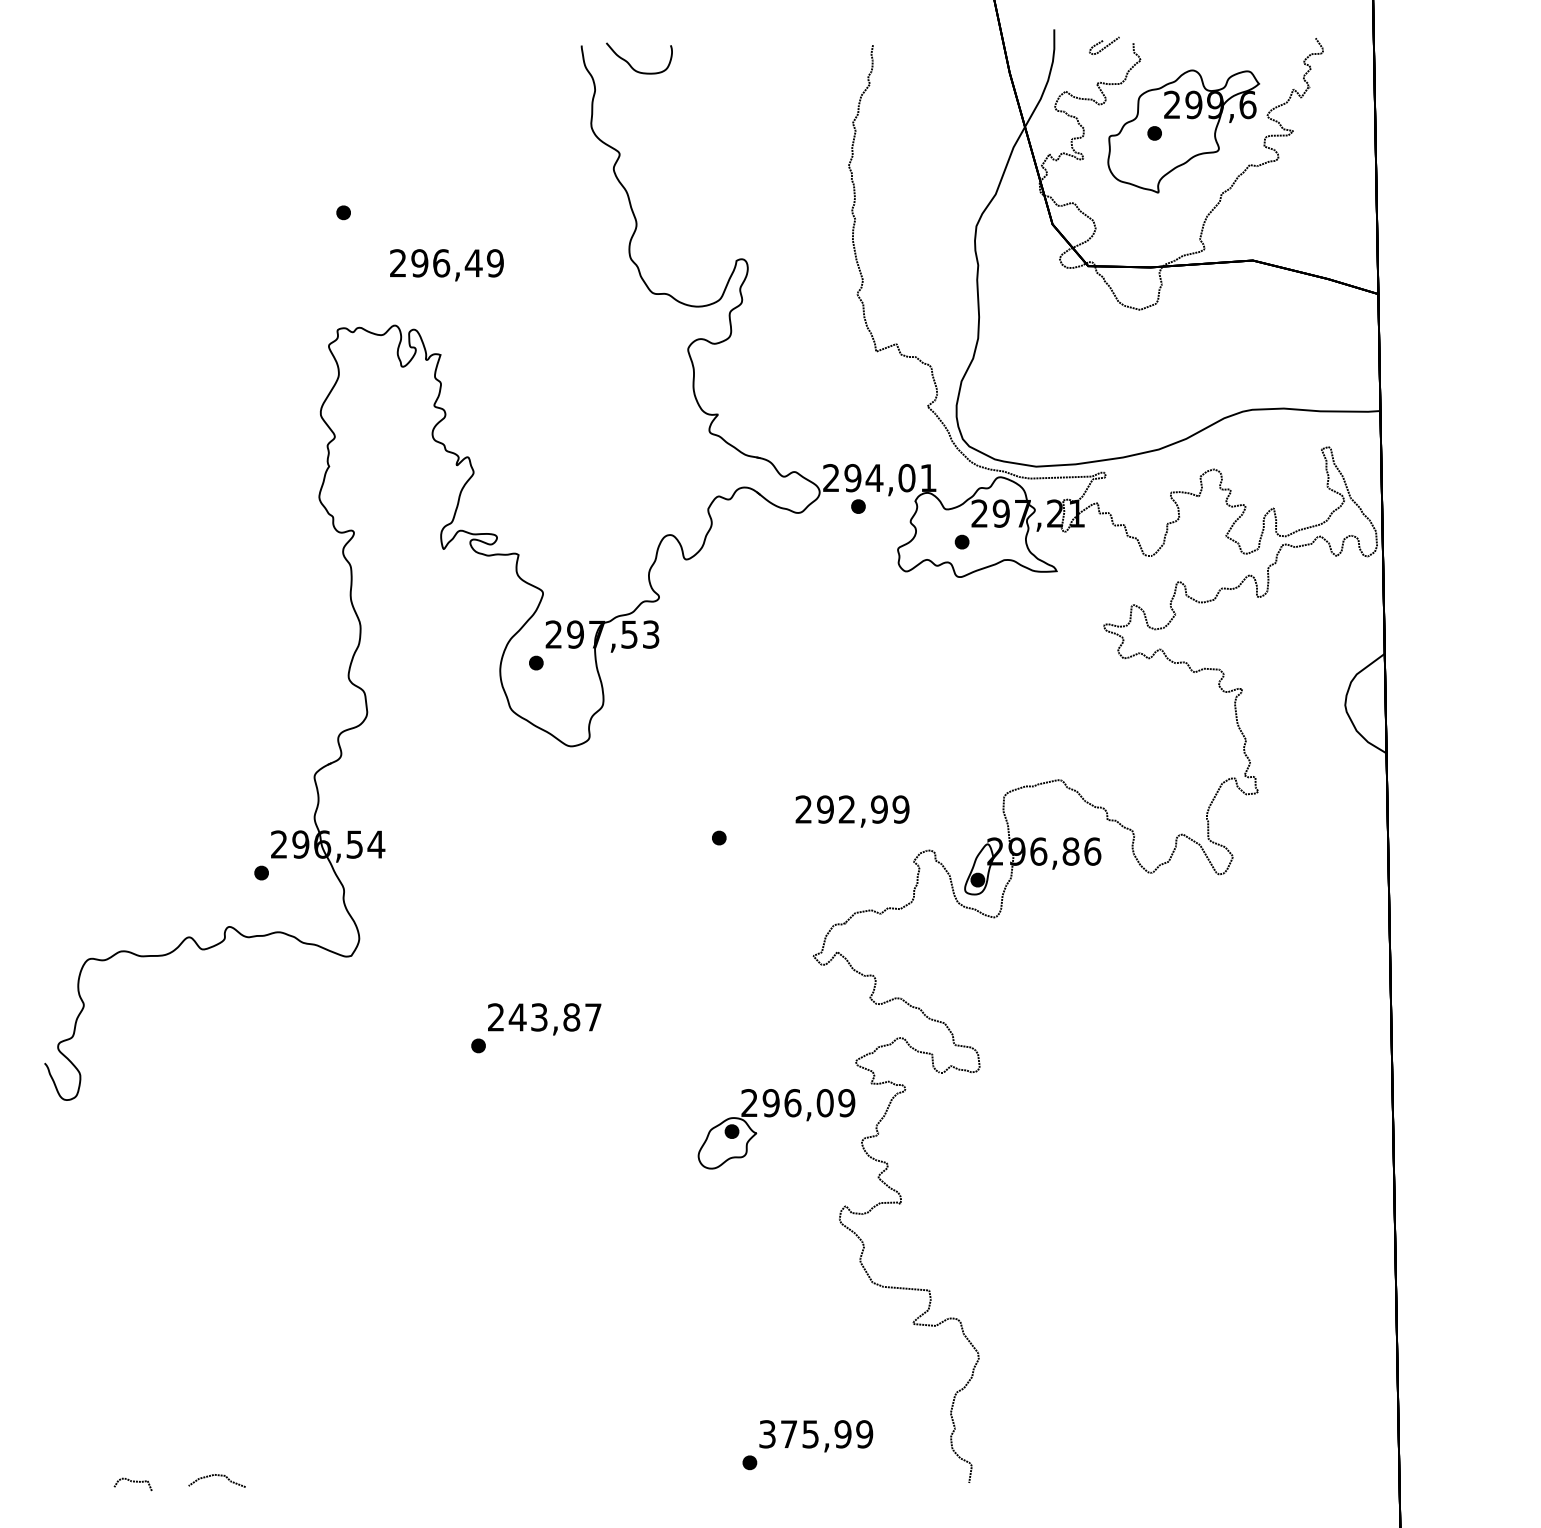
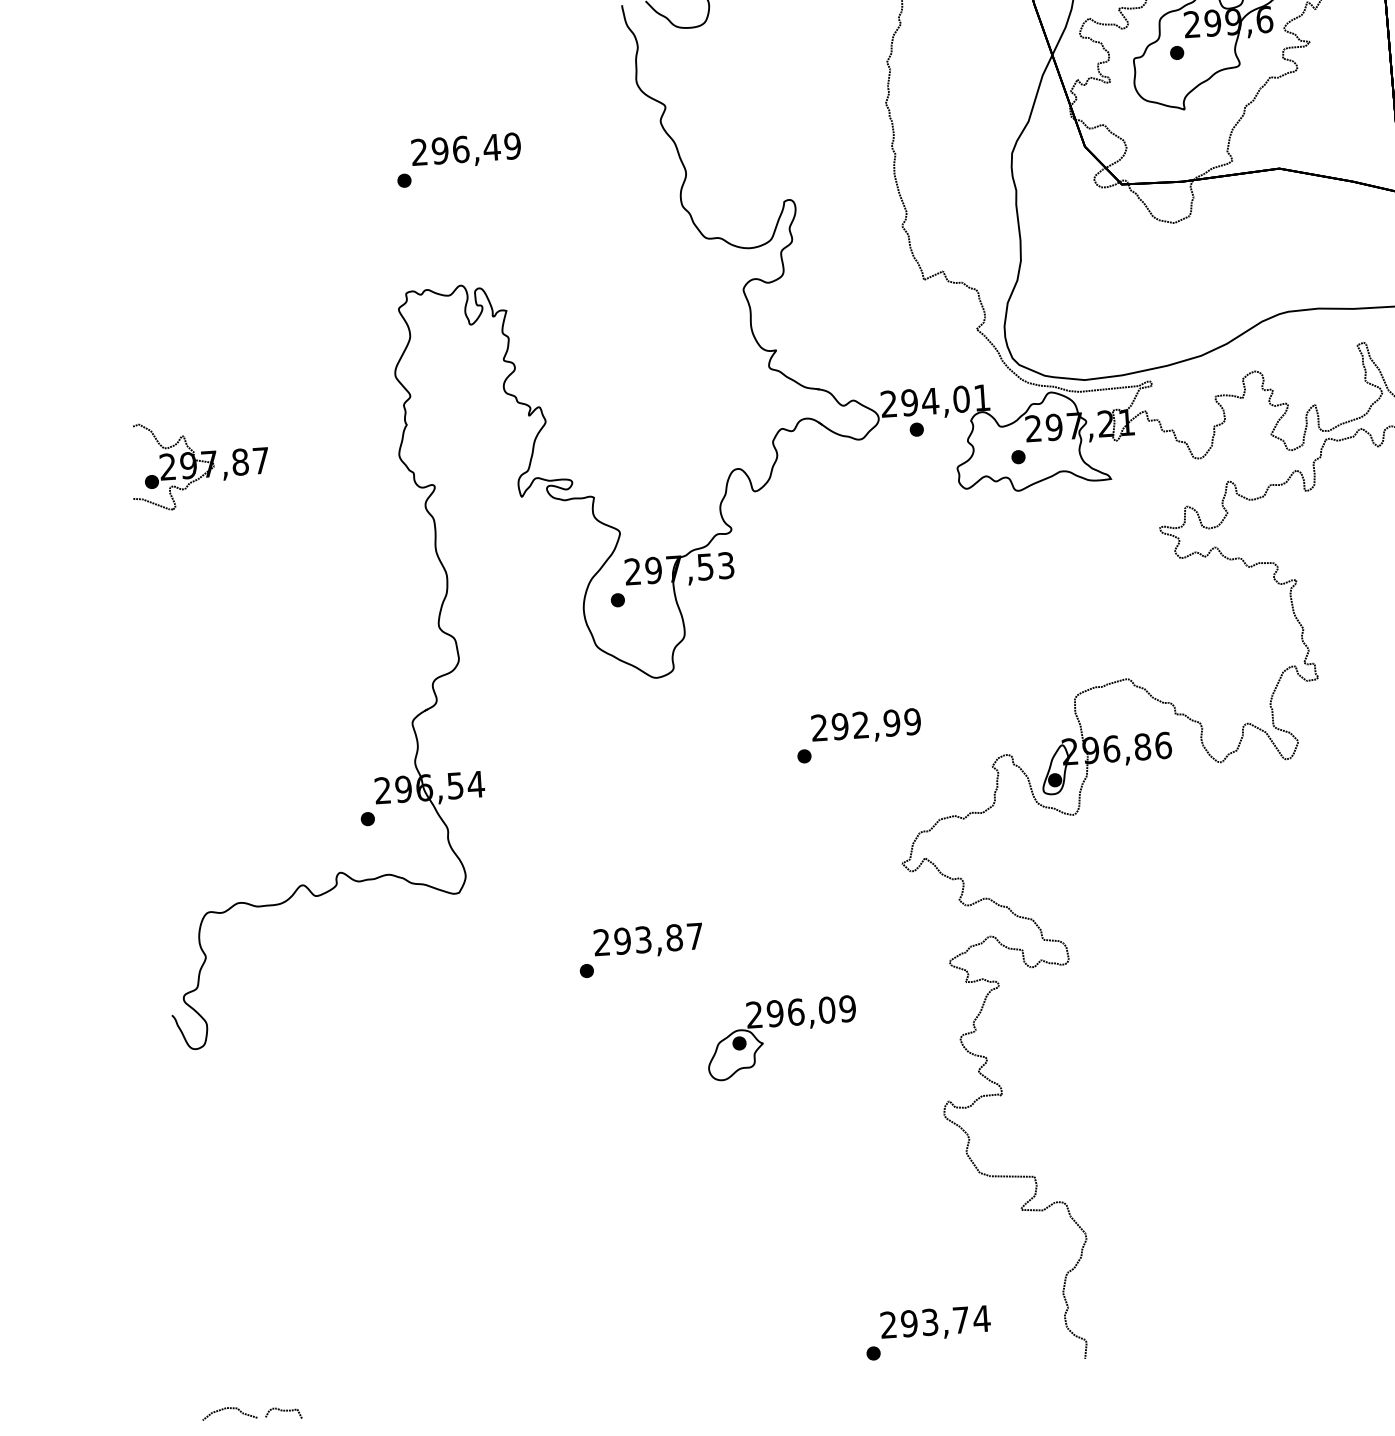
text: (446, 265) -> (465, 151), moved
part: (111, 492) -> (199, 463), added
text: (852, 811) -> (866, 726), moved
text: (517, 1017) -> (622, 941), 243,87 -> 293,87
part: (771, 1117) -> (776, 1027), moved
text: (816, 1434) -> (935, 1322), 375,99 -> 293,74
curve: (218, 1476) -> (230, 1409), moved

